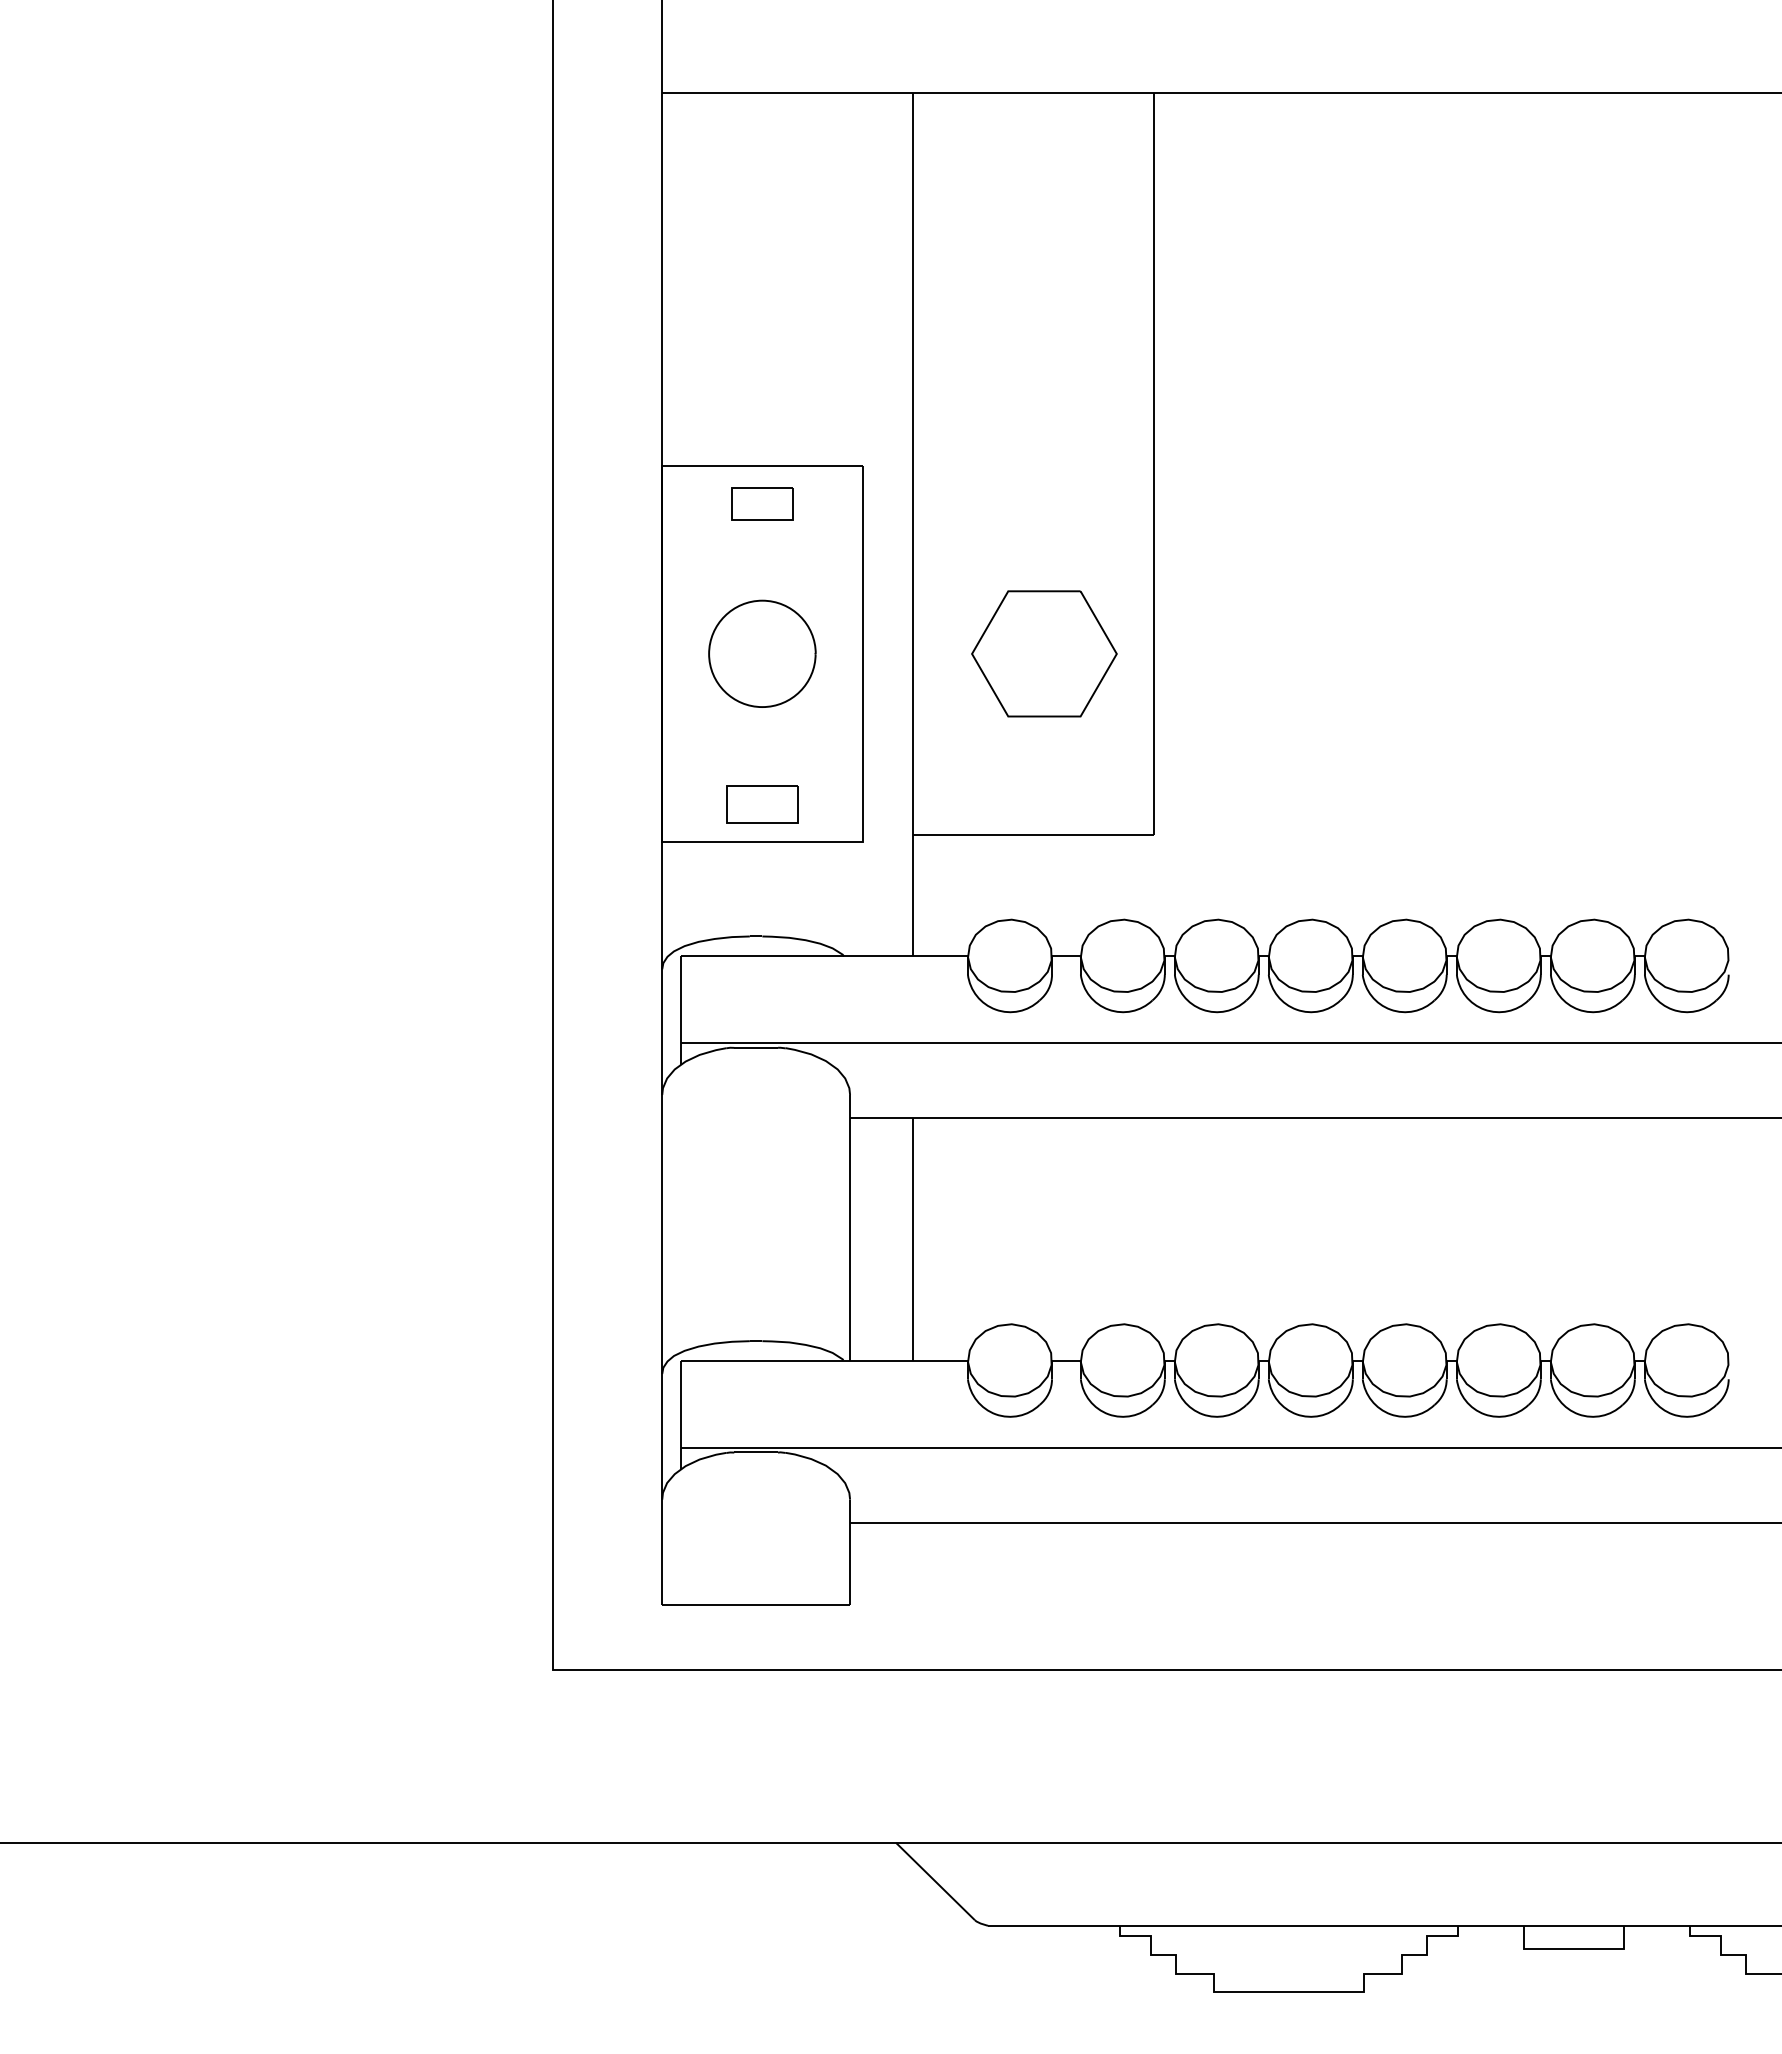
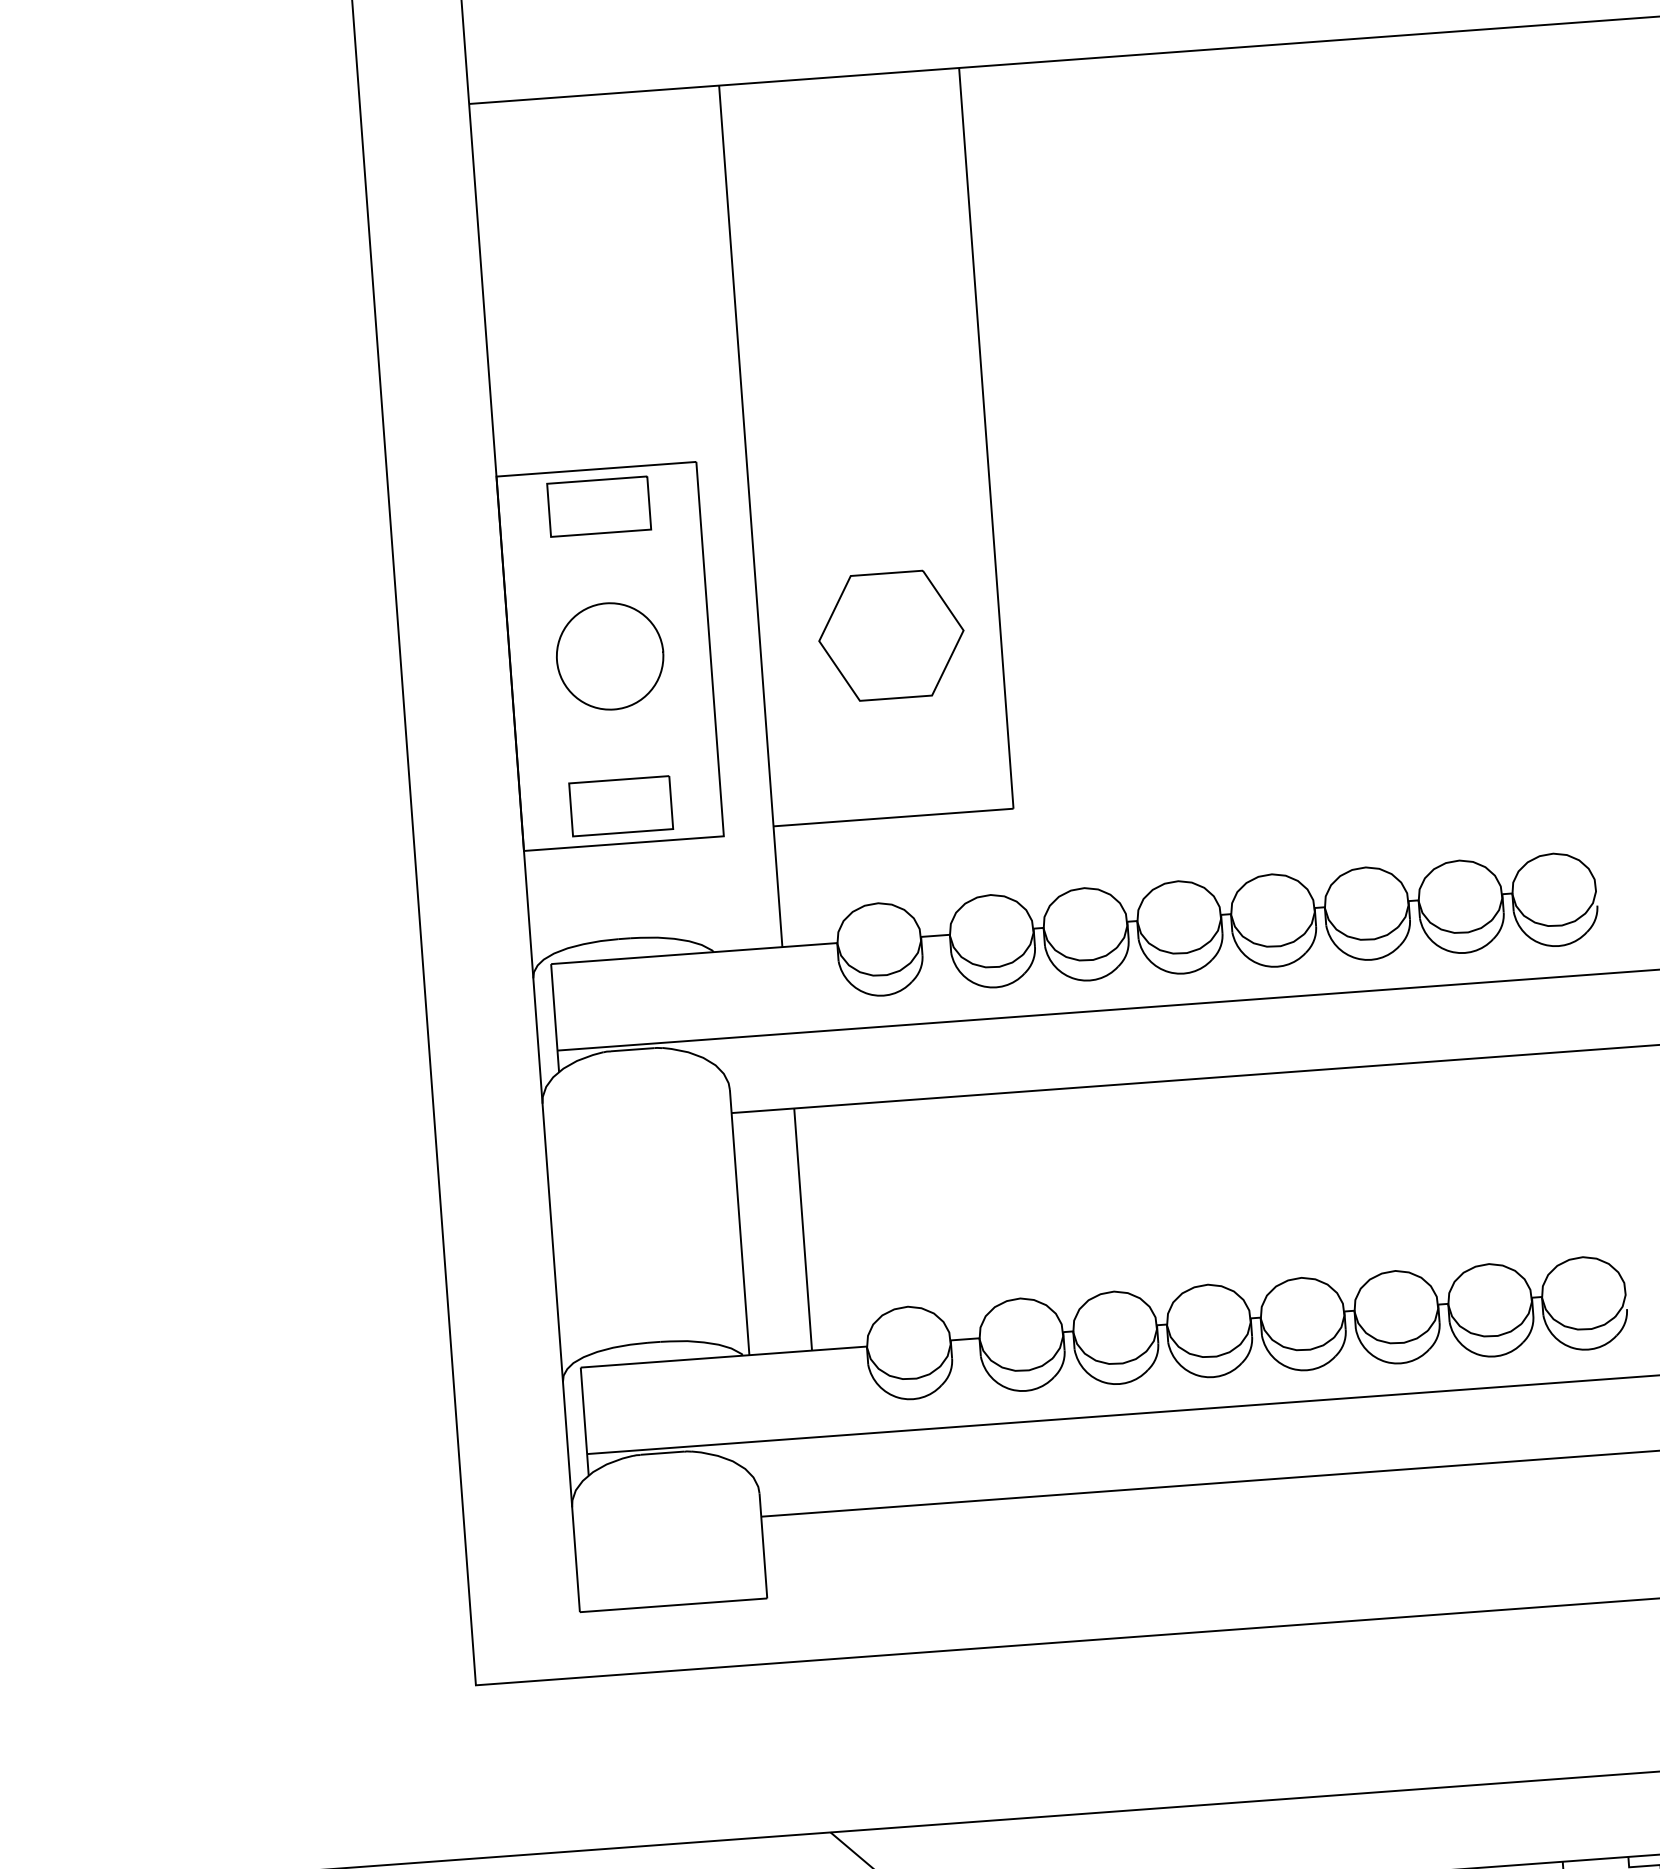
part: (762, 503) -> (599, 506), size x1.67
part: (762, 804) -> (621, 806), size x1.43

